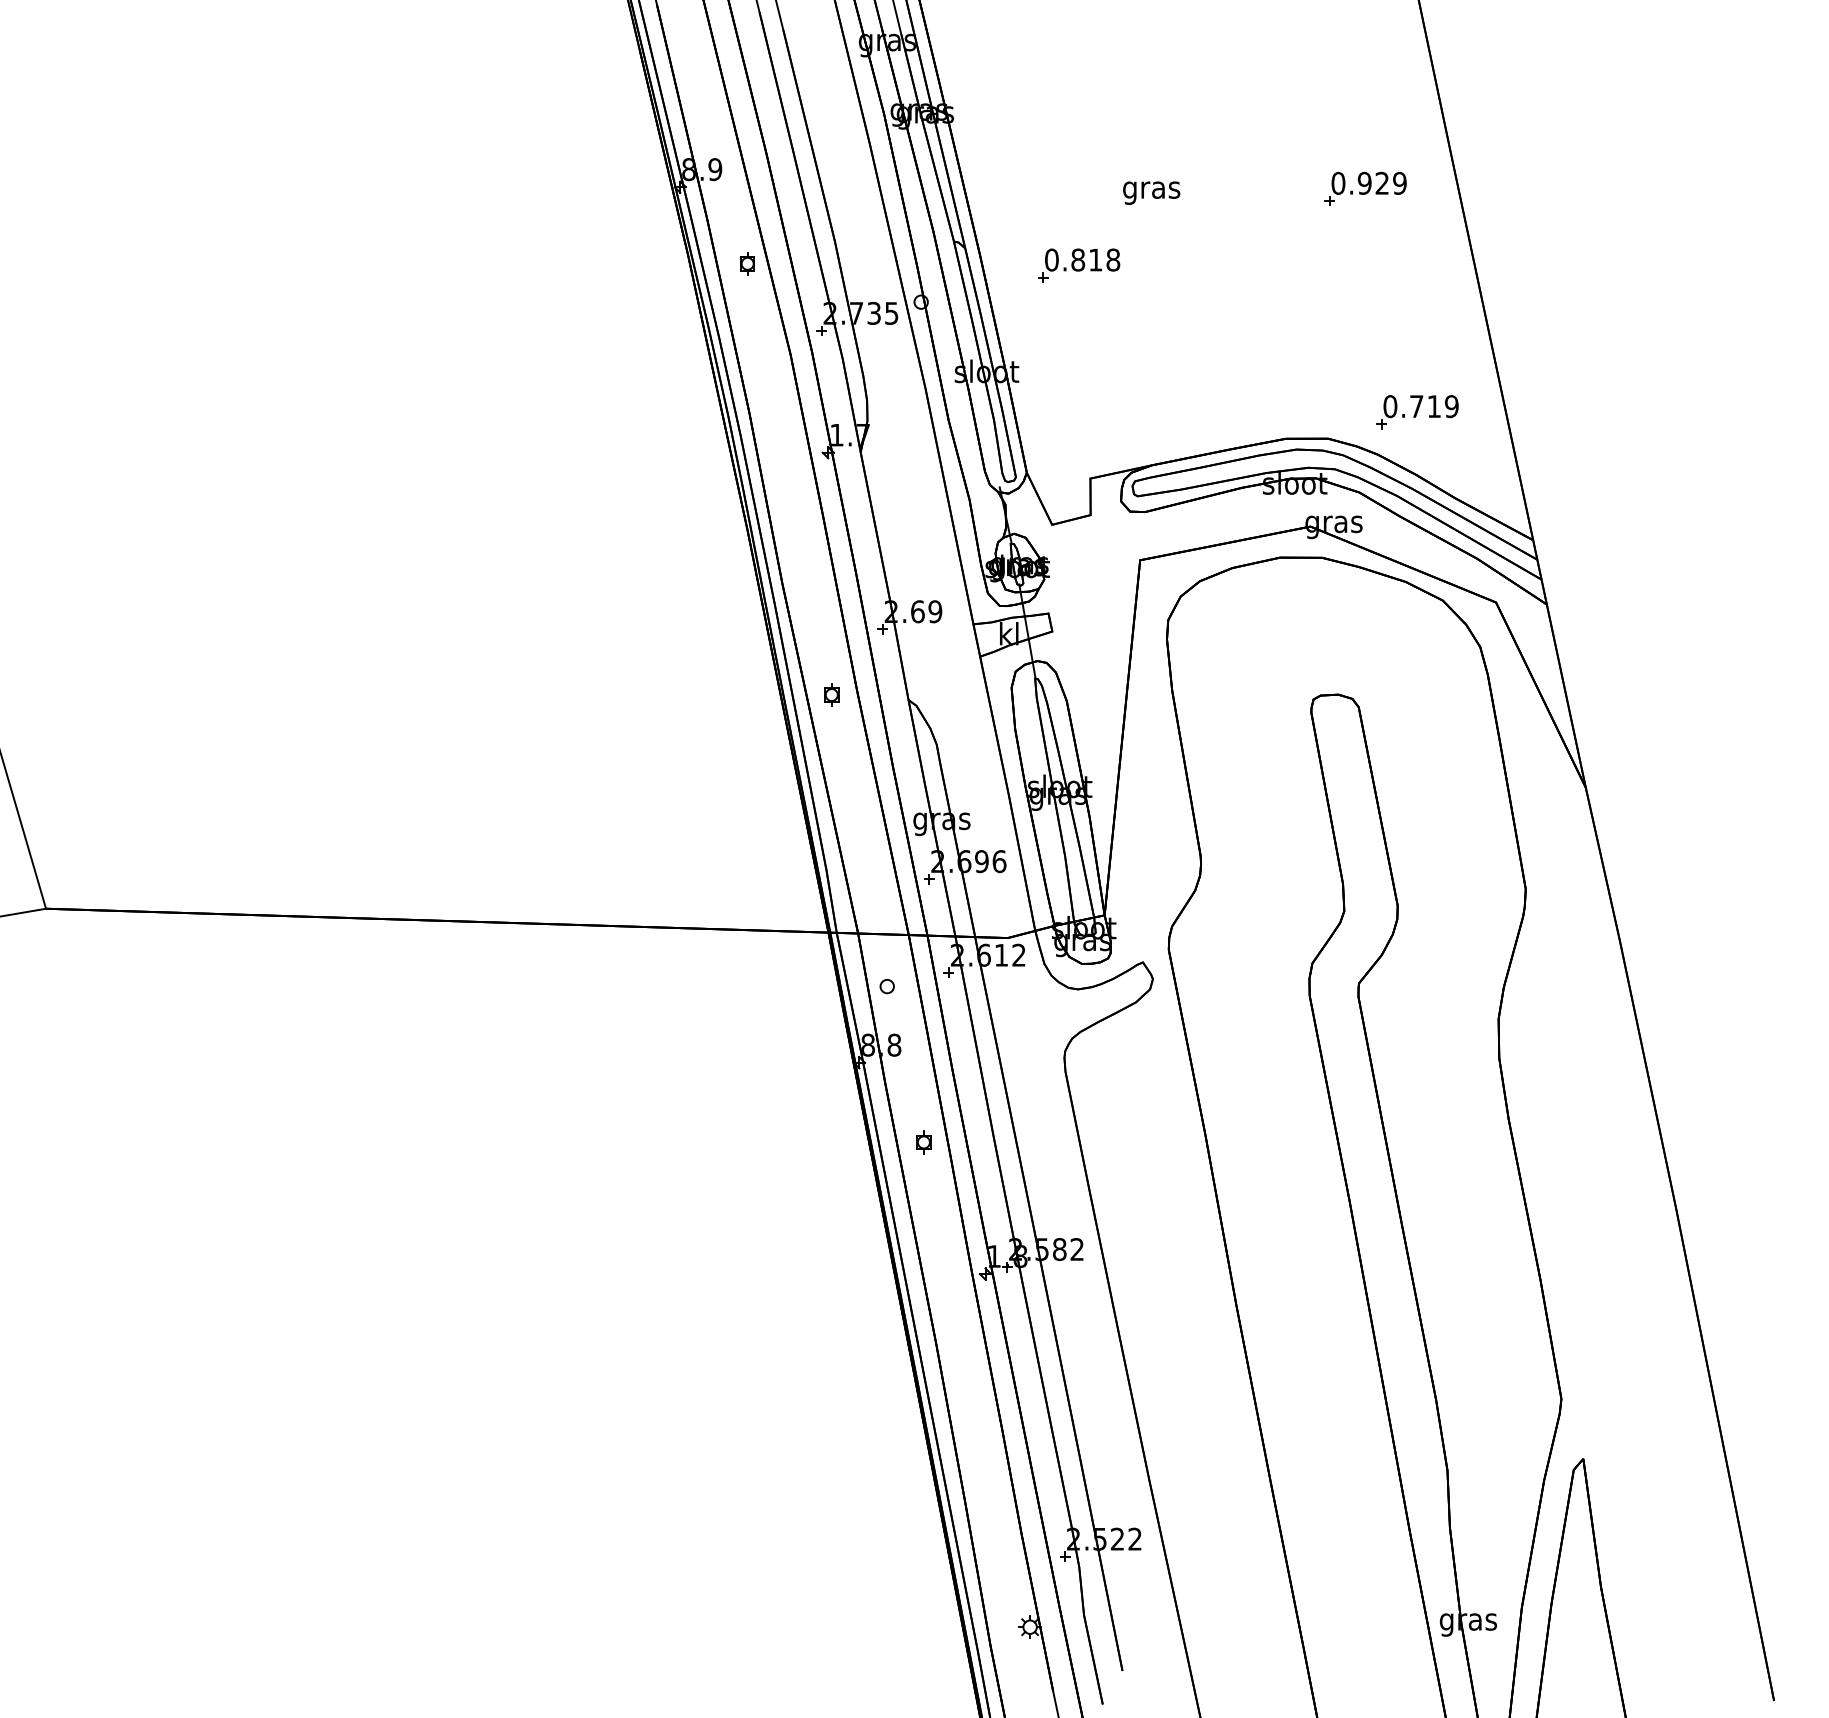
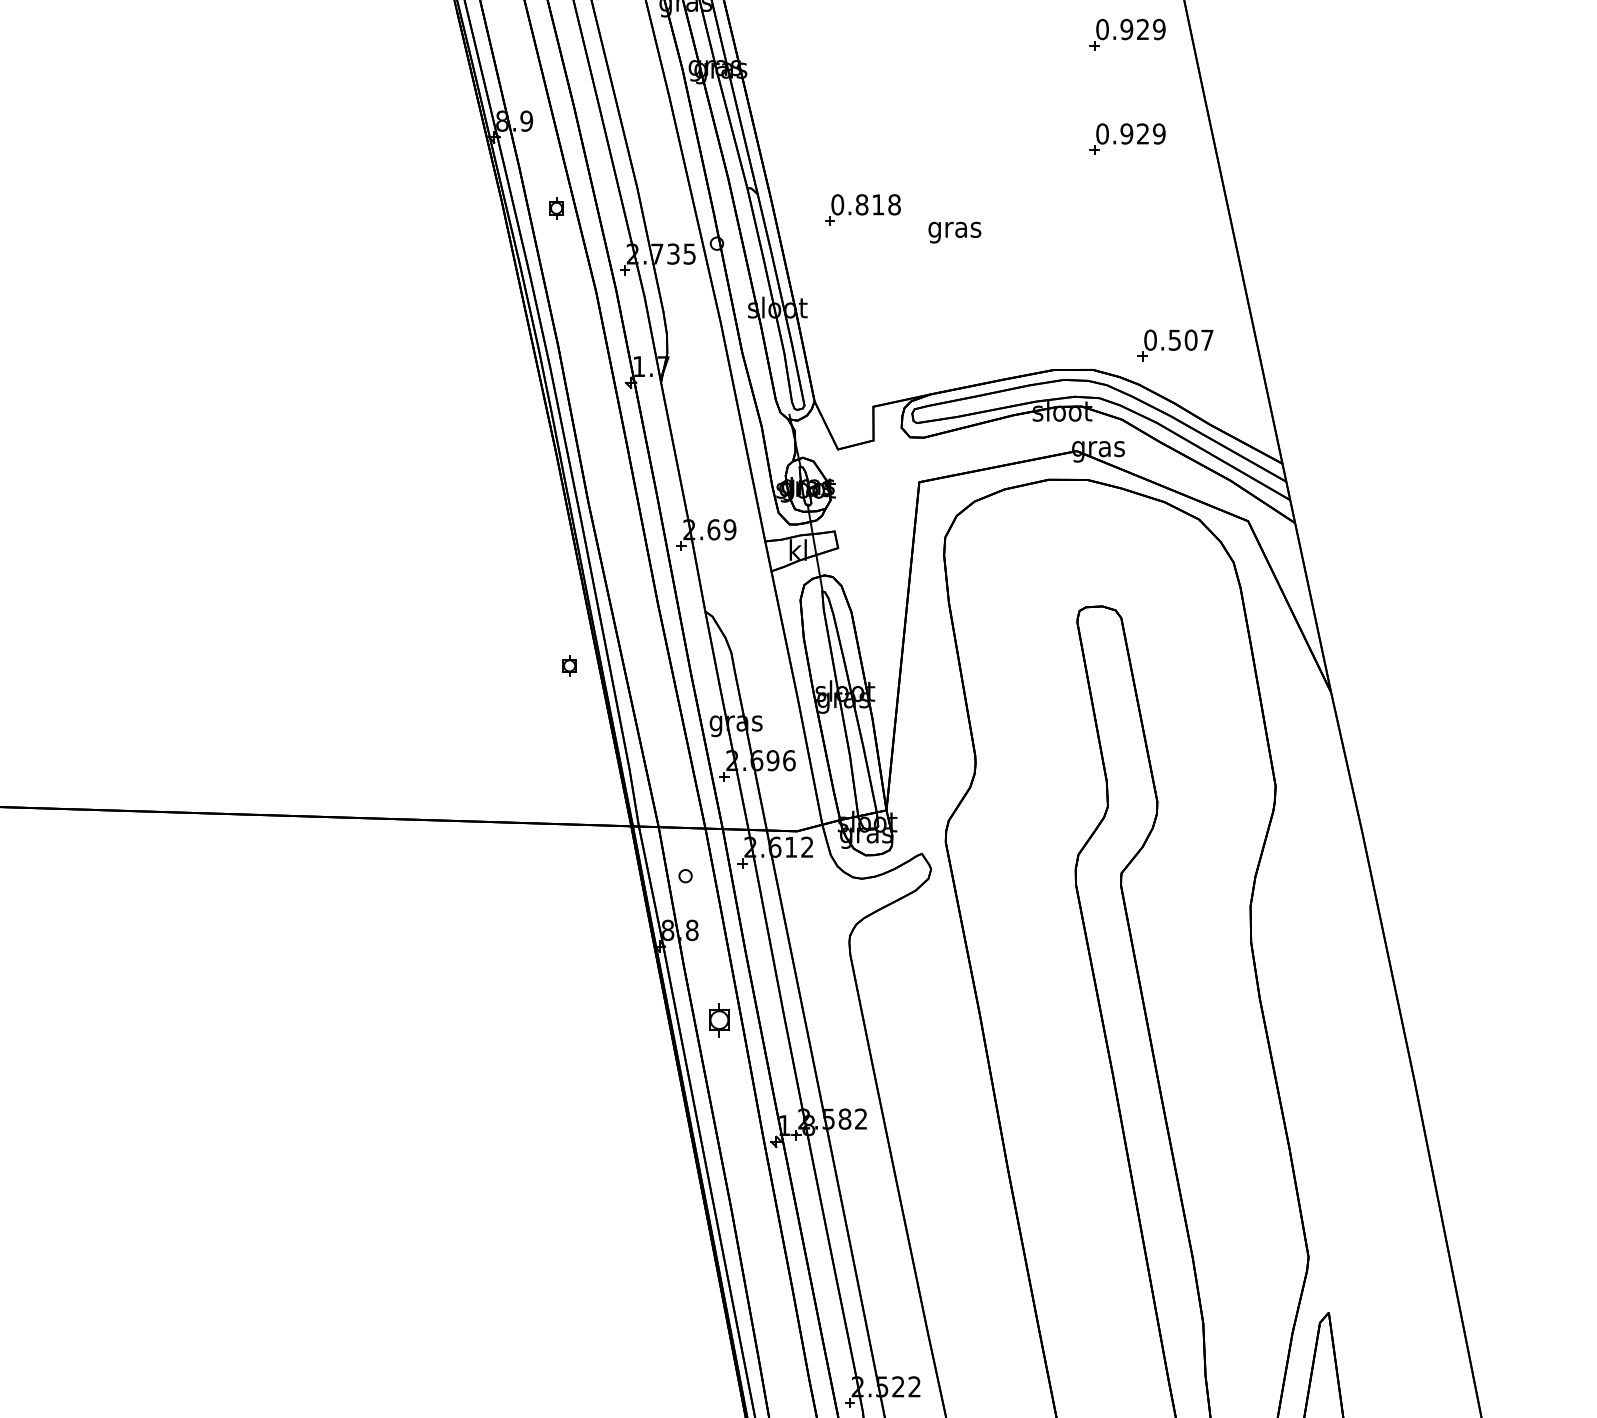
part: (1365, 75) -> (1127, 34), added
text: (1151, 192) -> (954, 232), moved
text: (1434, 406) -> (1191, 340), 0.719 -> 0.507
part: (831, 694) -> (569, 665), moved
part: (923, 1142) -> (719, 1020), size x1.6

